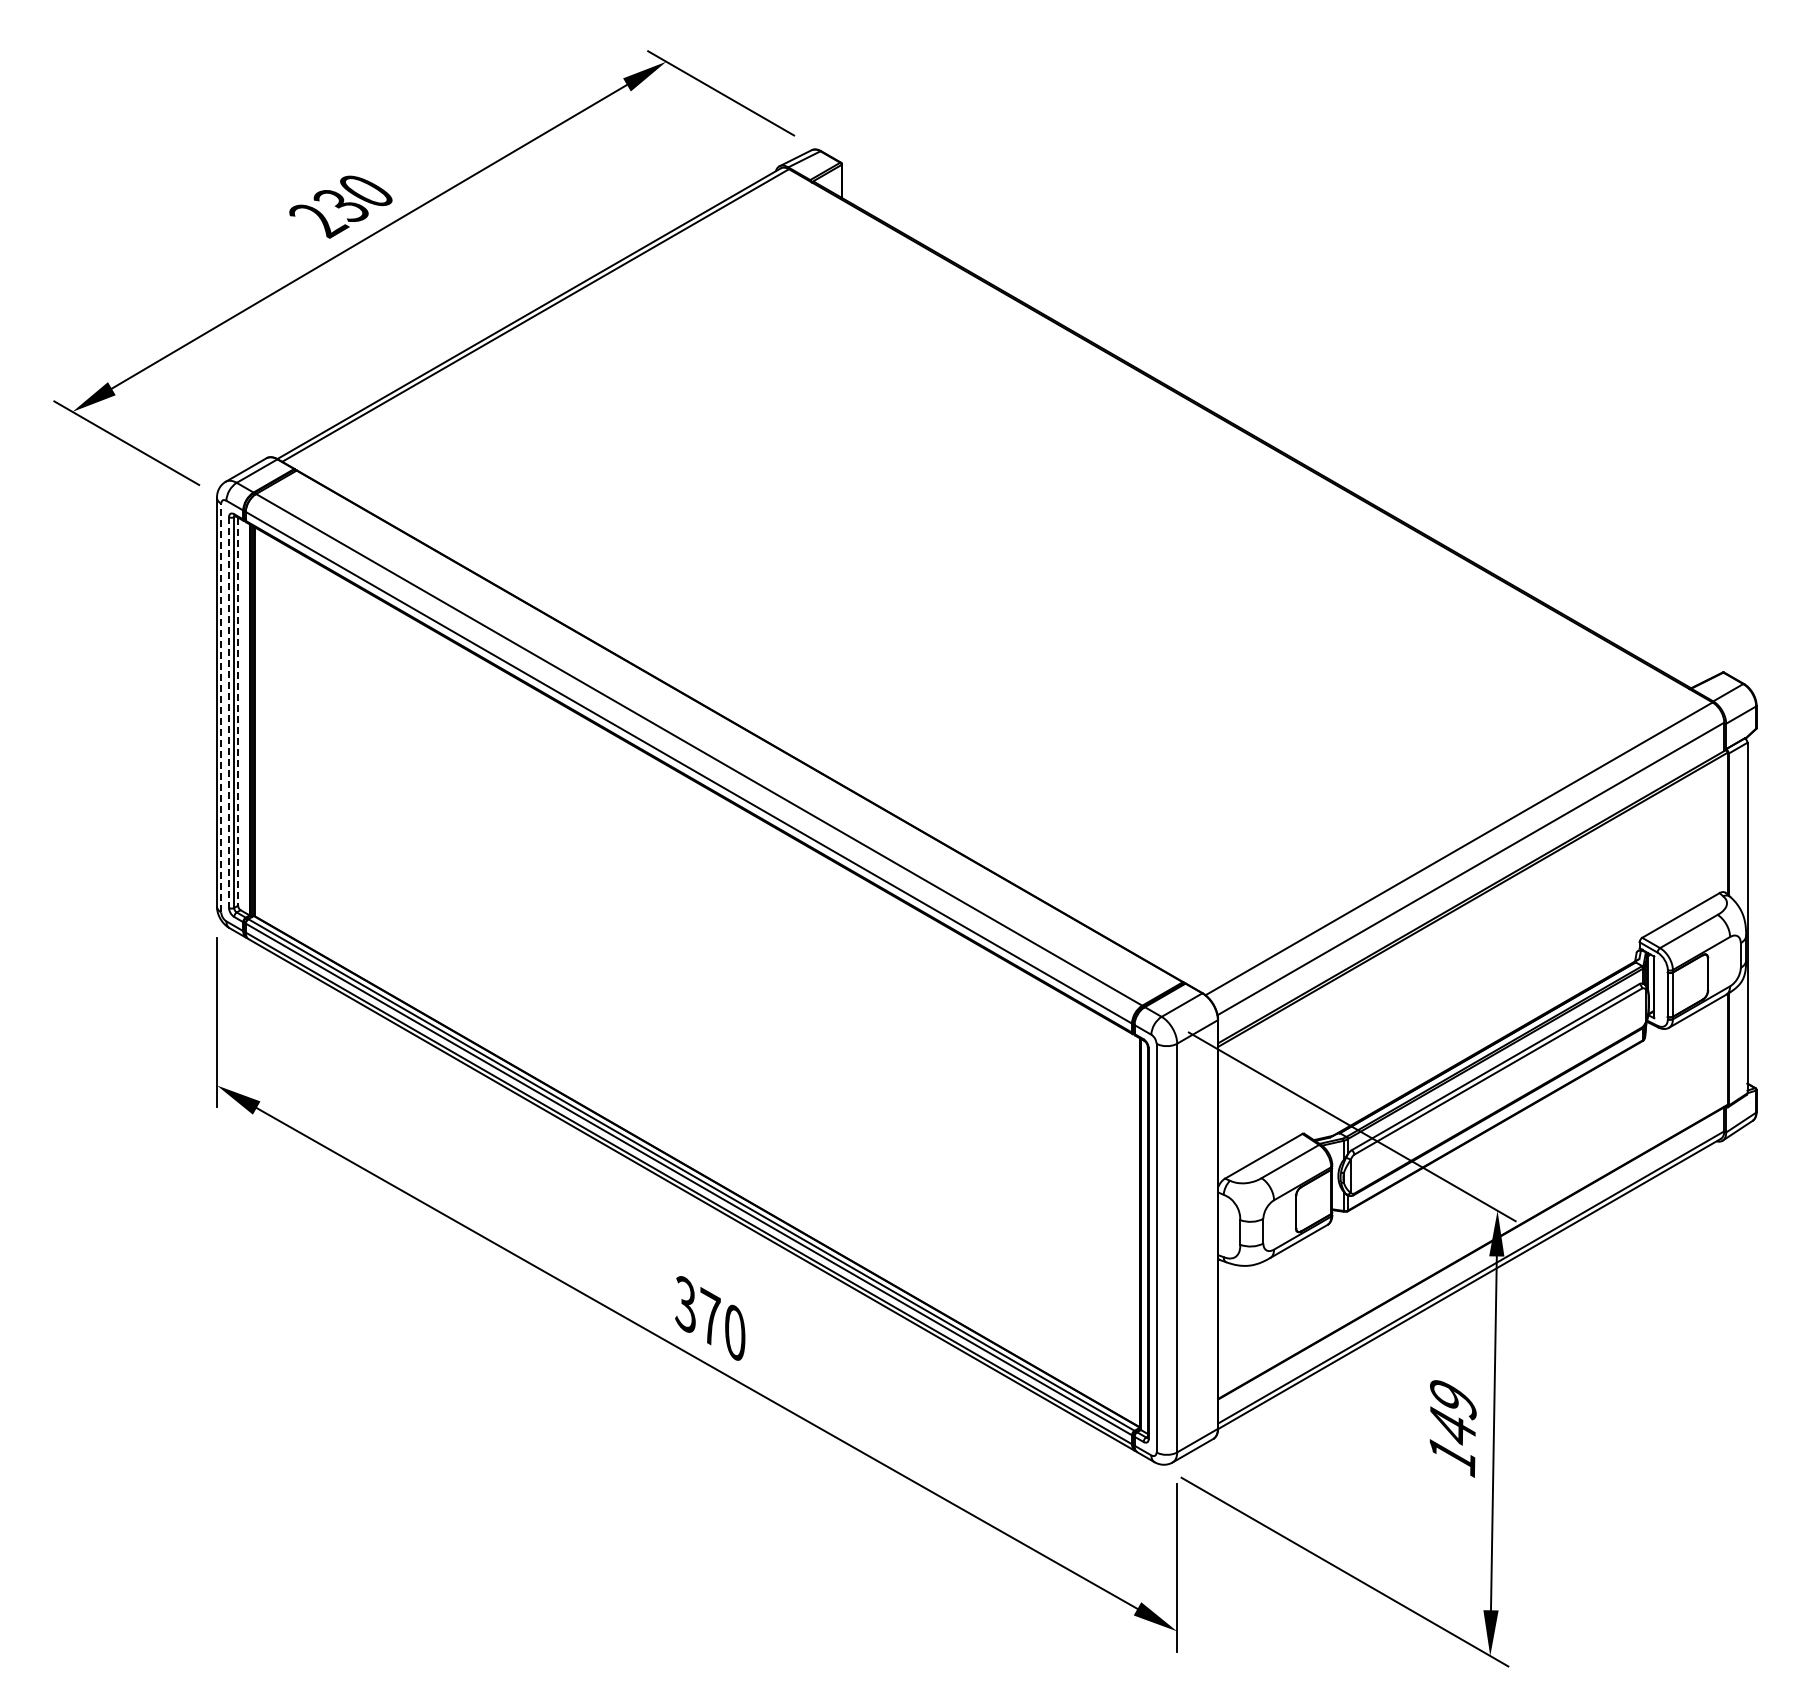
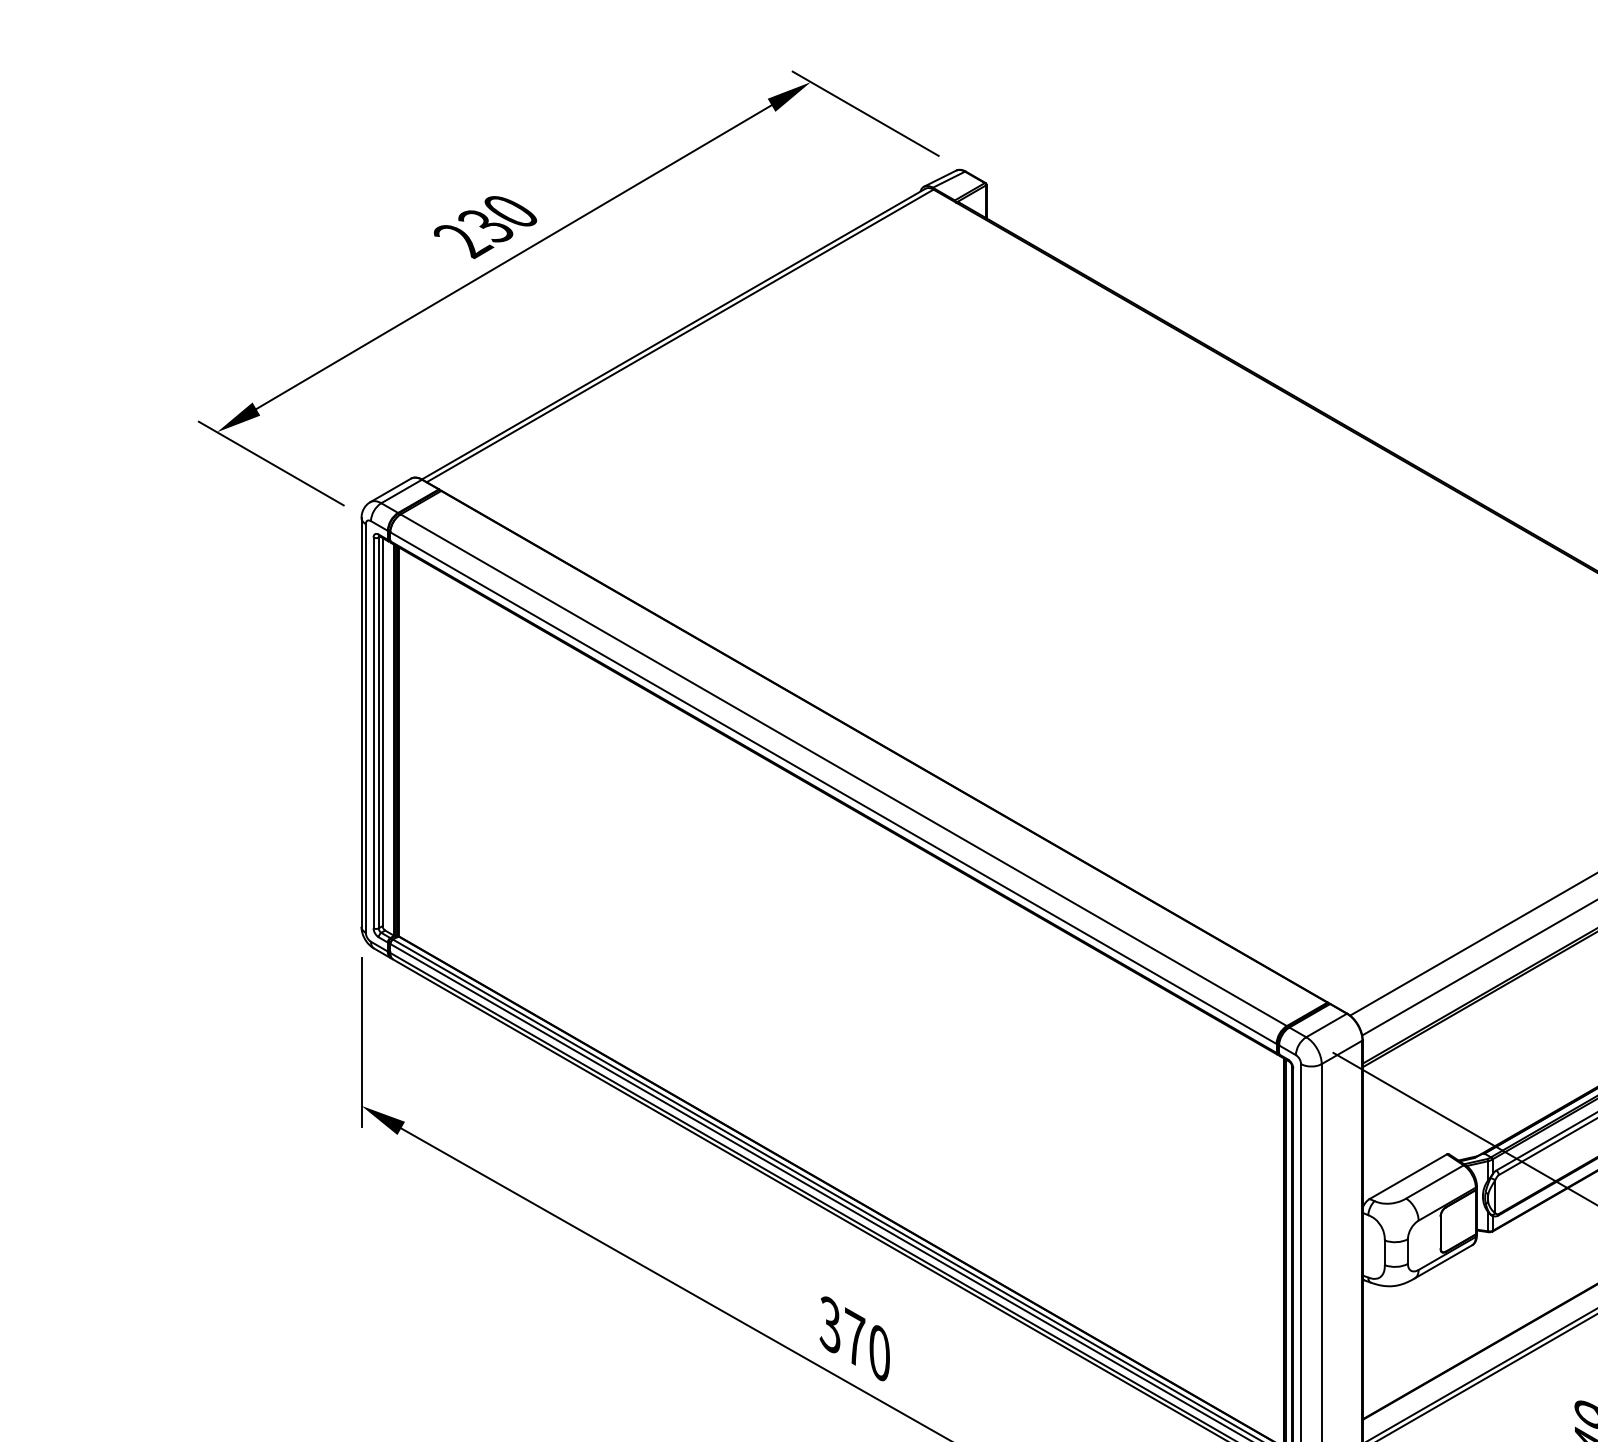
line: (221, 707) -> (366, 727), dashed -> solid
line: (238, 712) -> (383, 732), dashed -> solid
line: (229, 713) -> (374, 733), dashed -> solid

